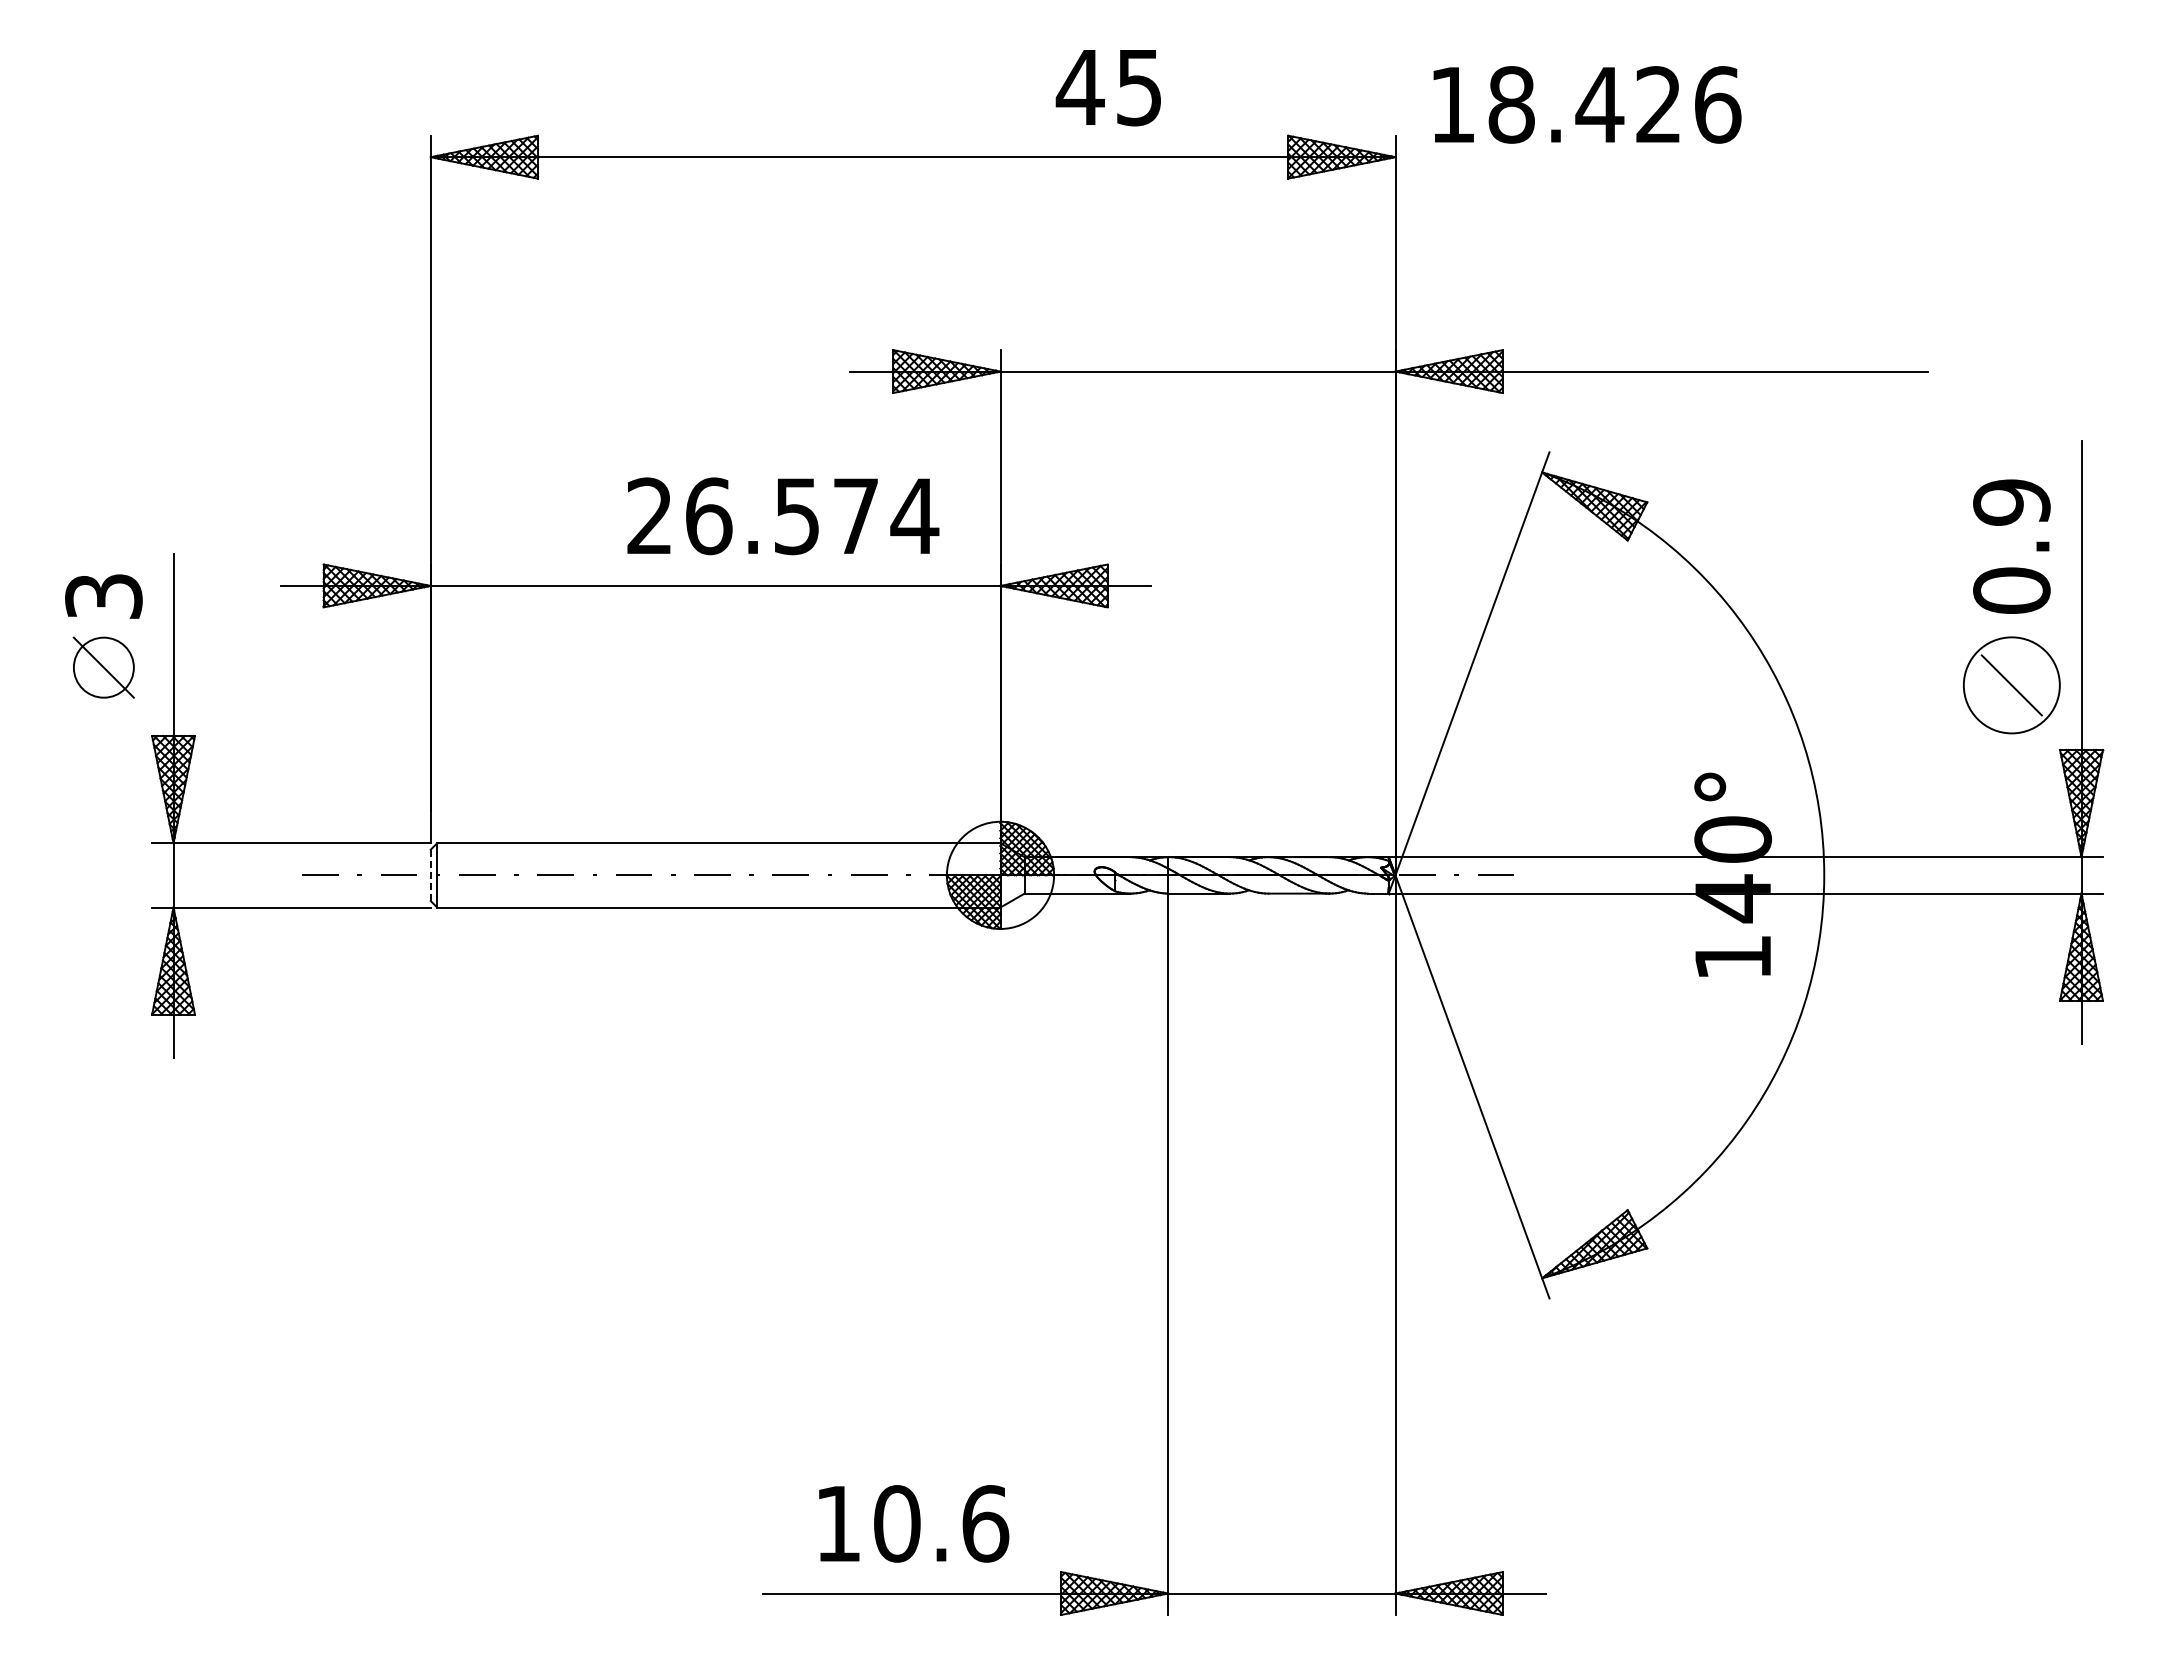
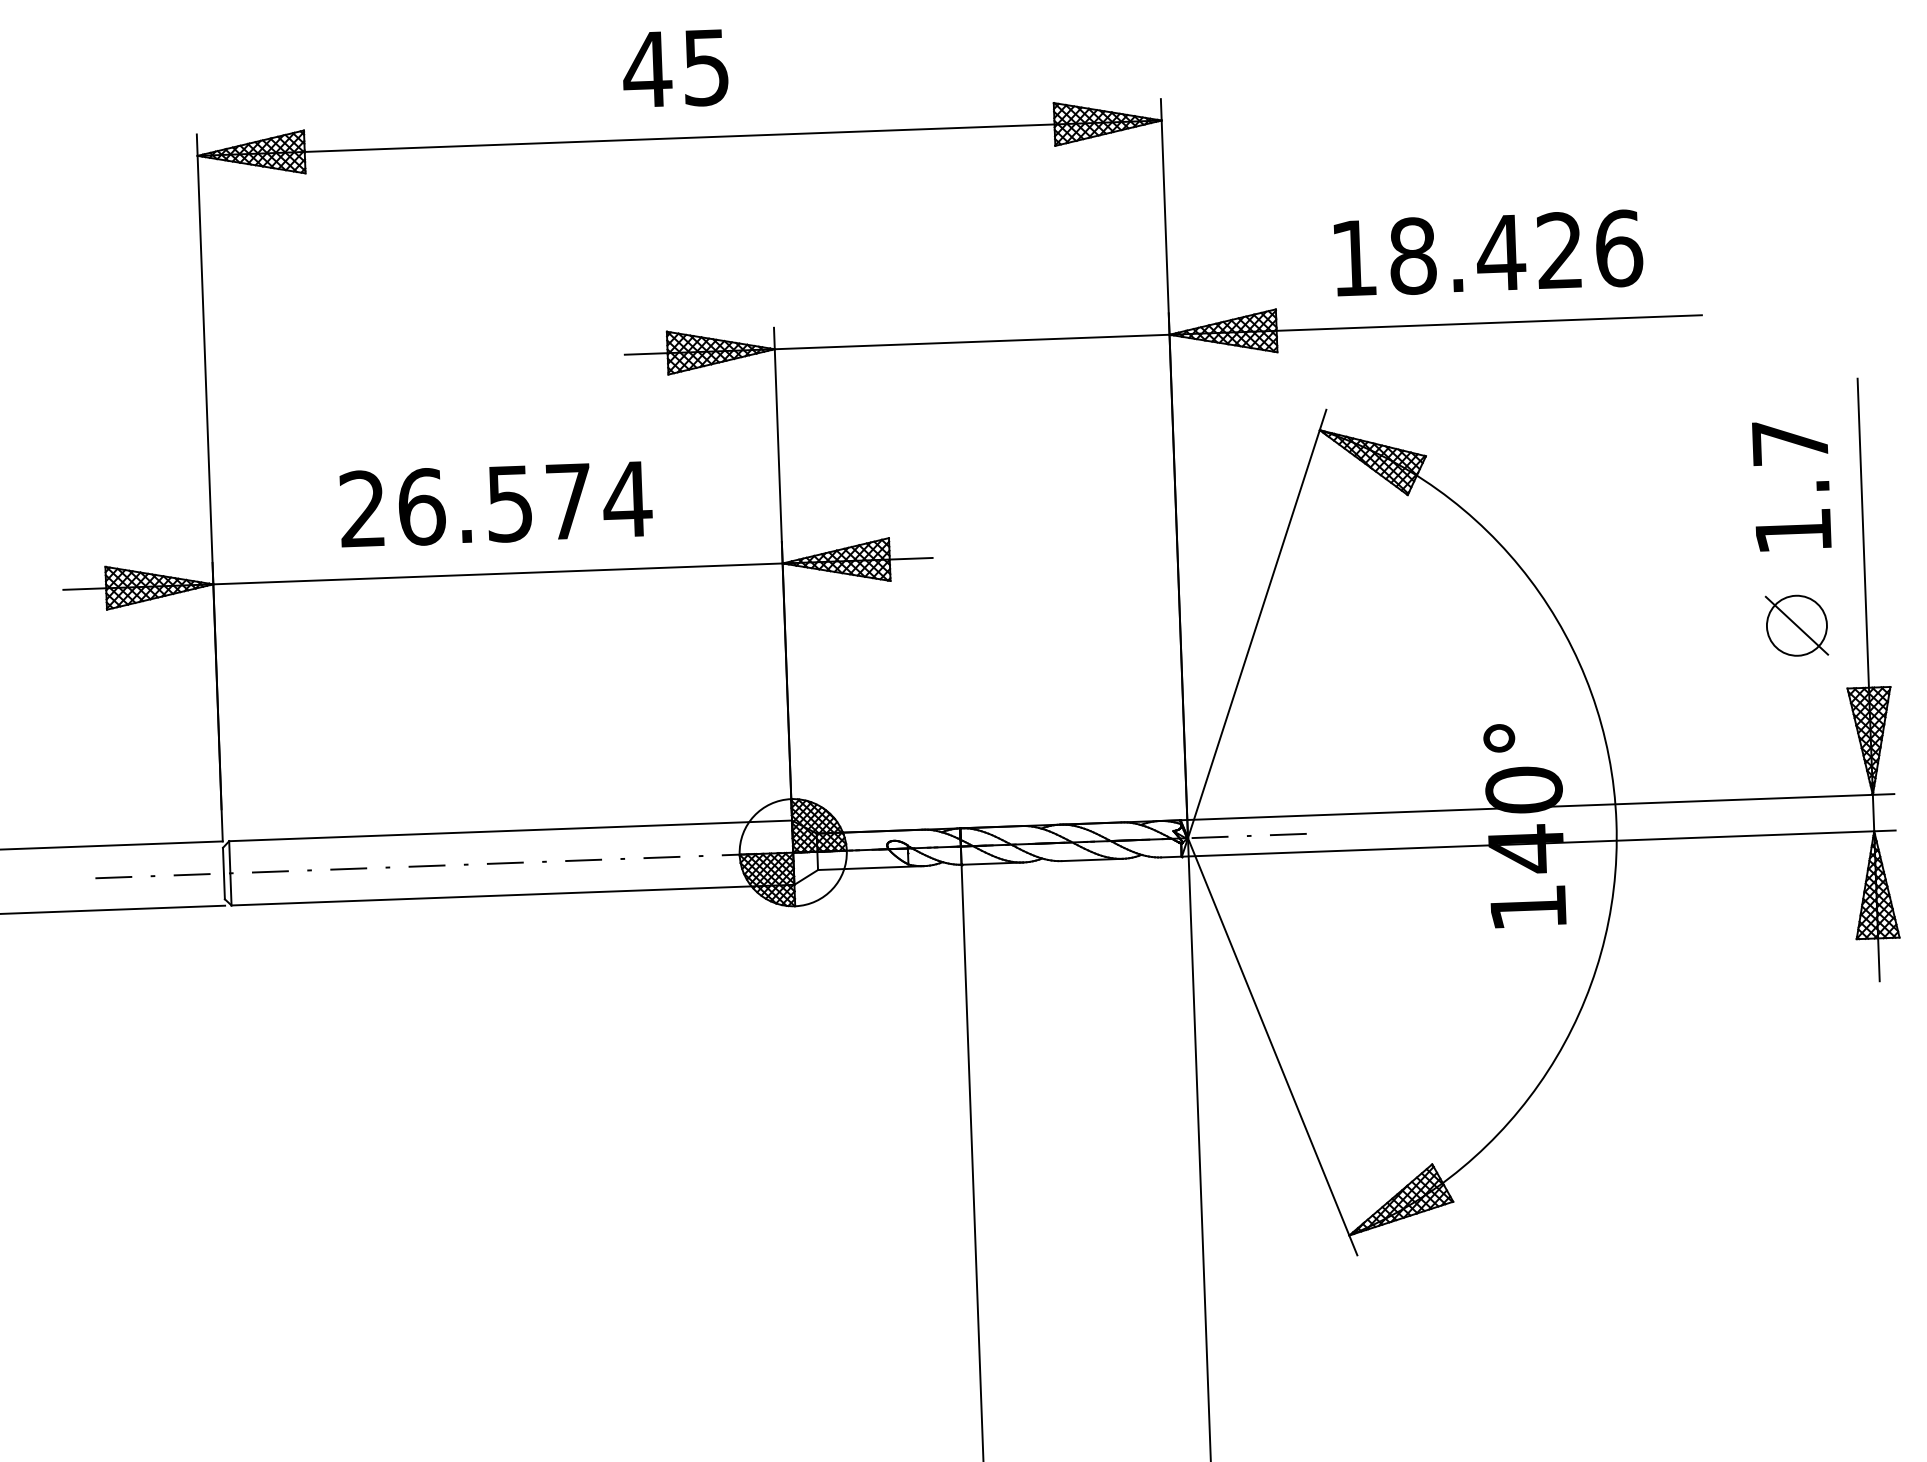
text: (1107, 88) -> (674, 69), moved
text: (1587, 104) -> (1488, 252), moved
text: (783, 516) -> (496, 504), moved
text: (2011, 546) -> (1791, 486), 0.9 -> 1.7
circle: (2011, 685) -> (1796, 625), size x0.62
line: (430, 875) -> (223, 873), dashed -> solid

